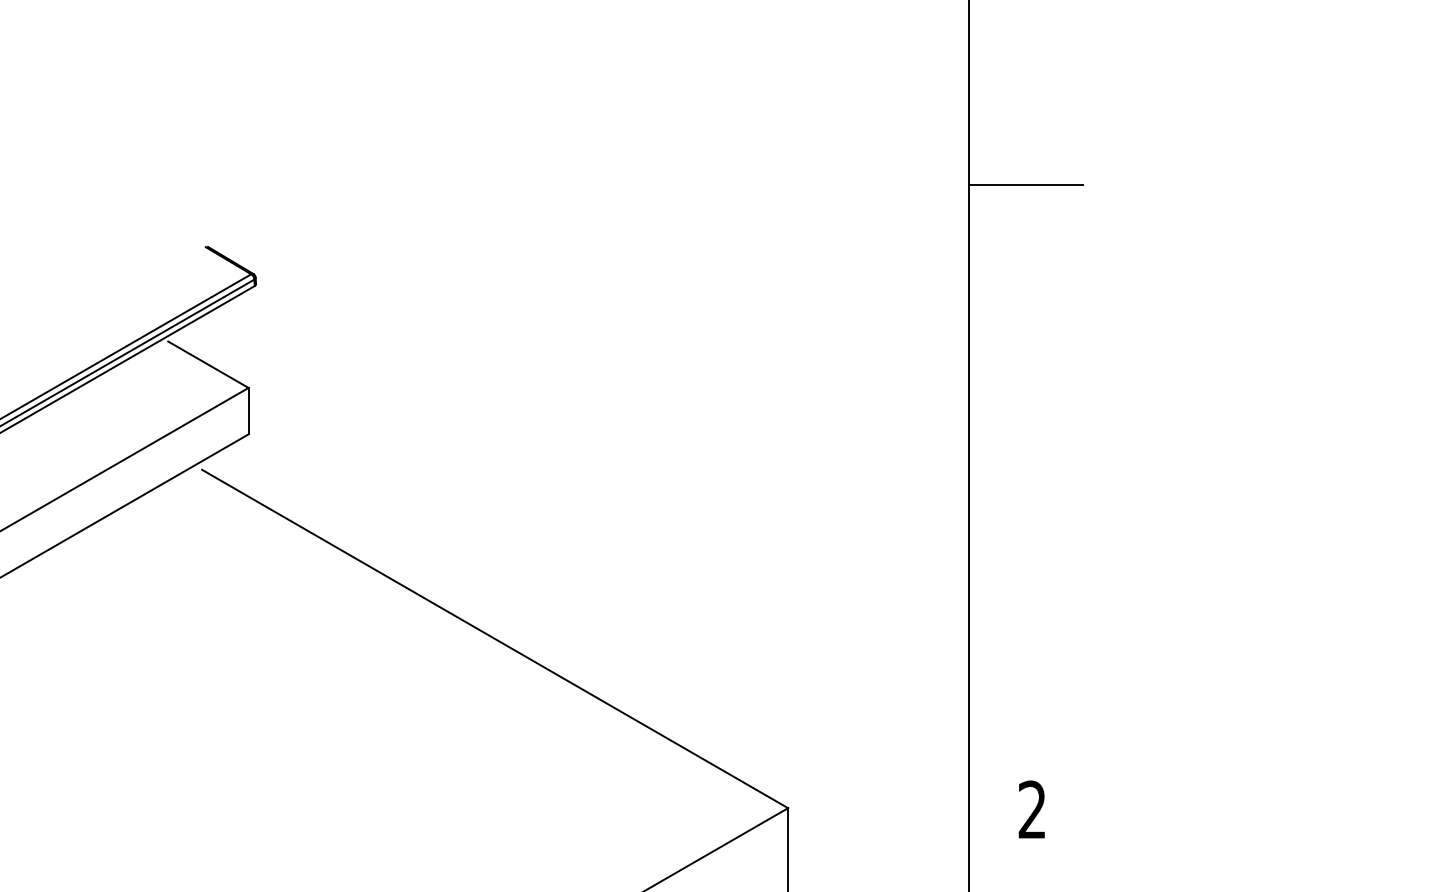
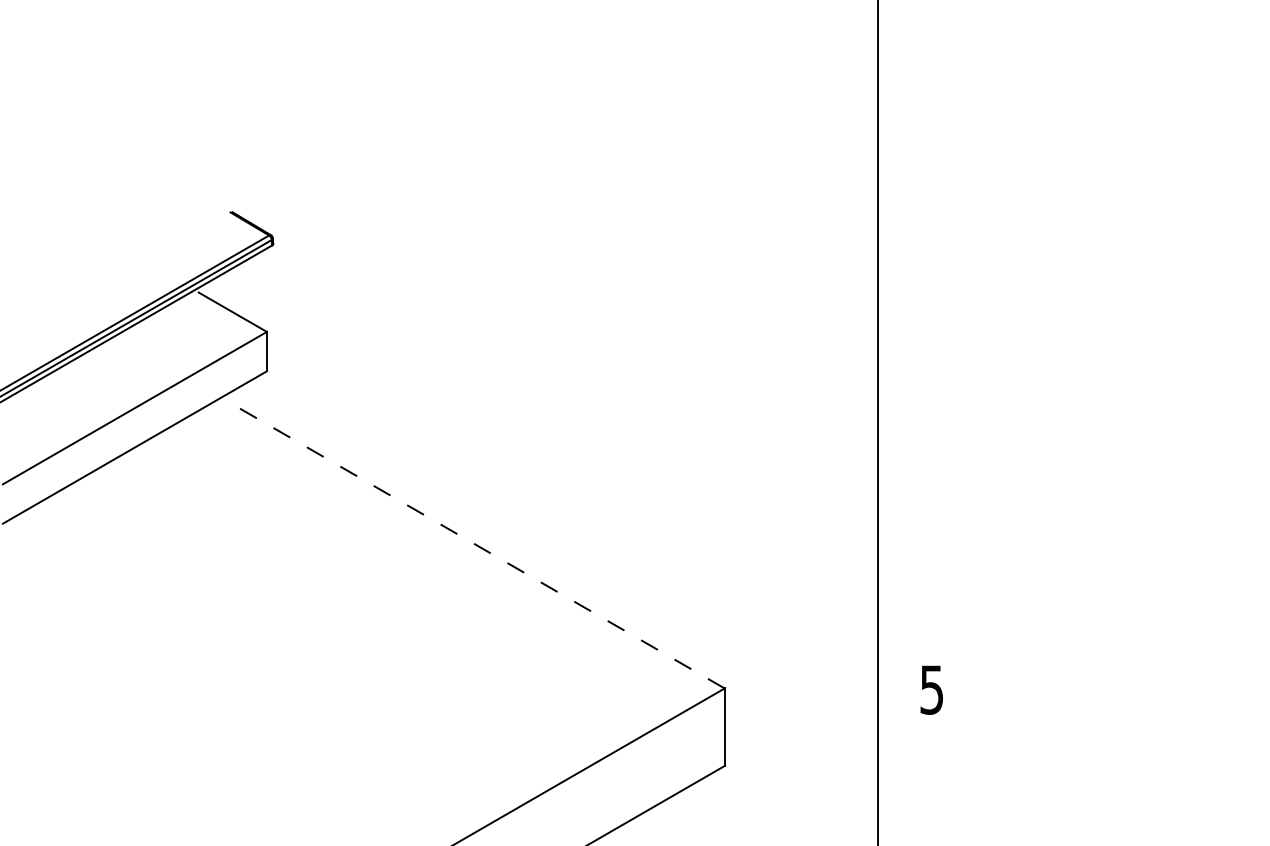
line: (1025, 184) -> (926, 159), removed
line: (494, 638) -> (475, 544), solid -> dashed
text: (1031, 809) -> (931, 689), 2 -> 5

